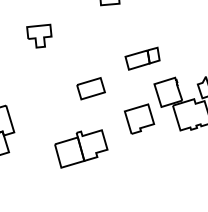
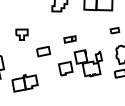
part: (38, 36) -> (21, 34), moved
part: (141, 58) -> (69, 39), size x0.7
part: (80, 149) -> (24, 83), moved

